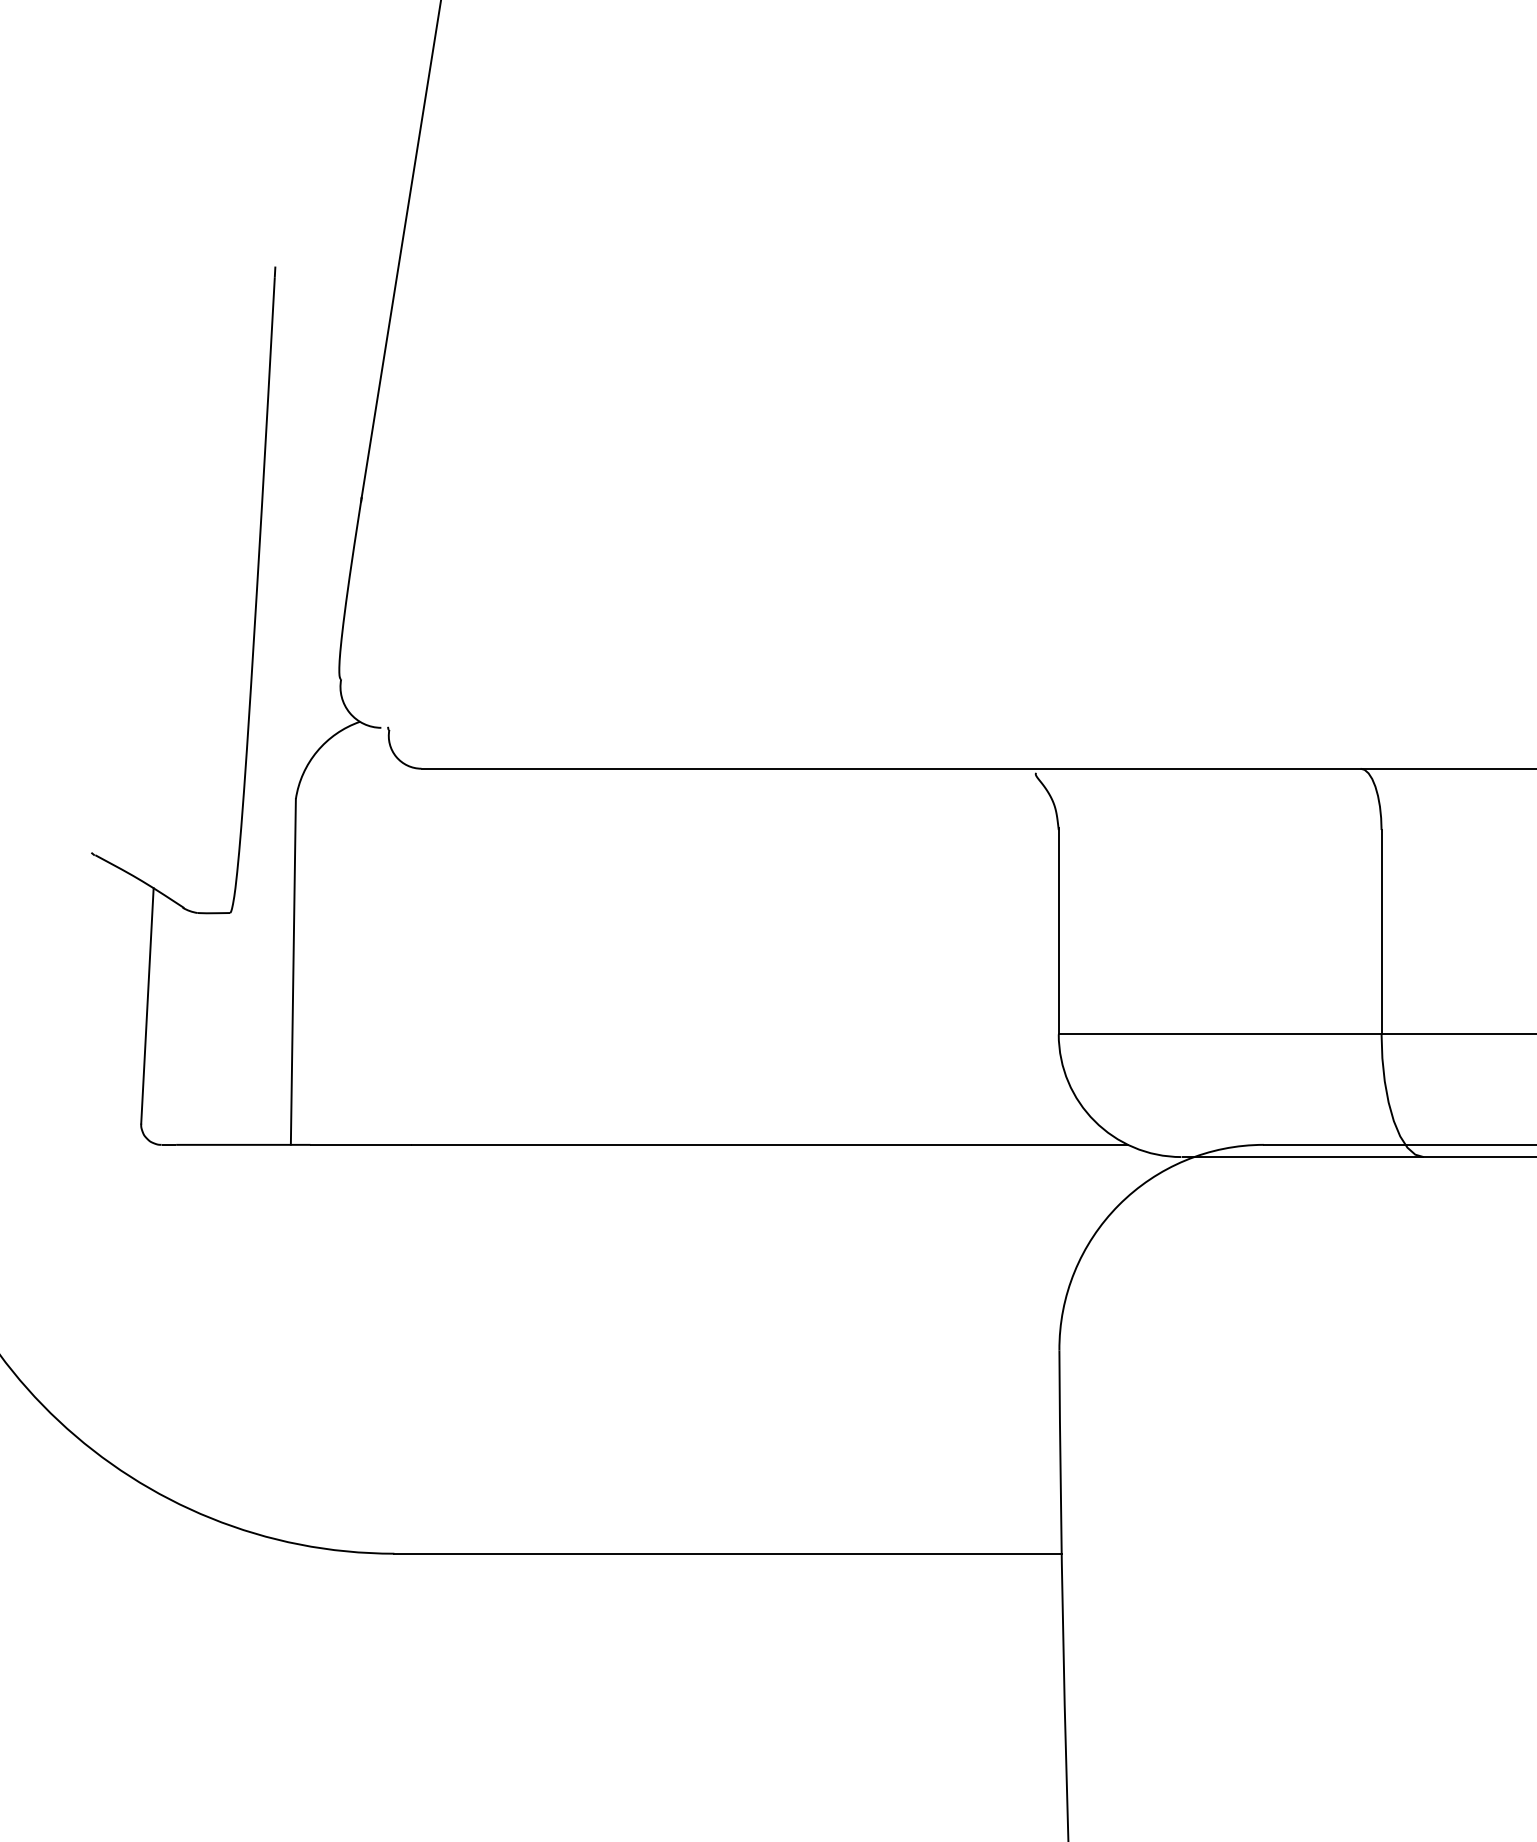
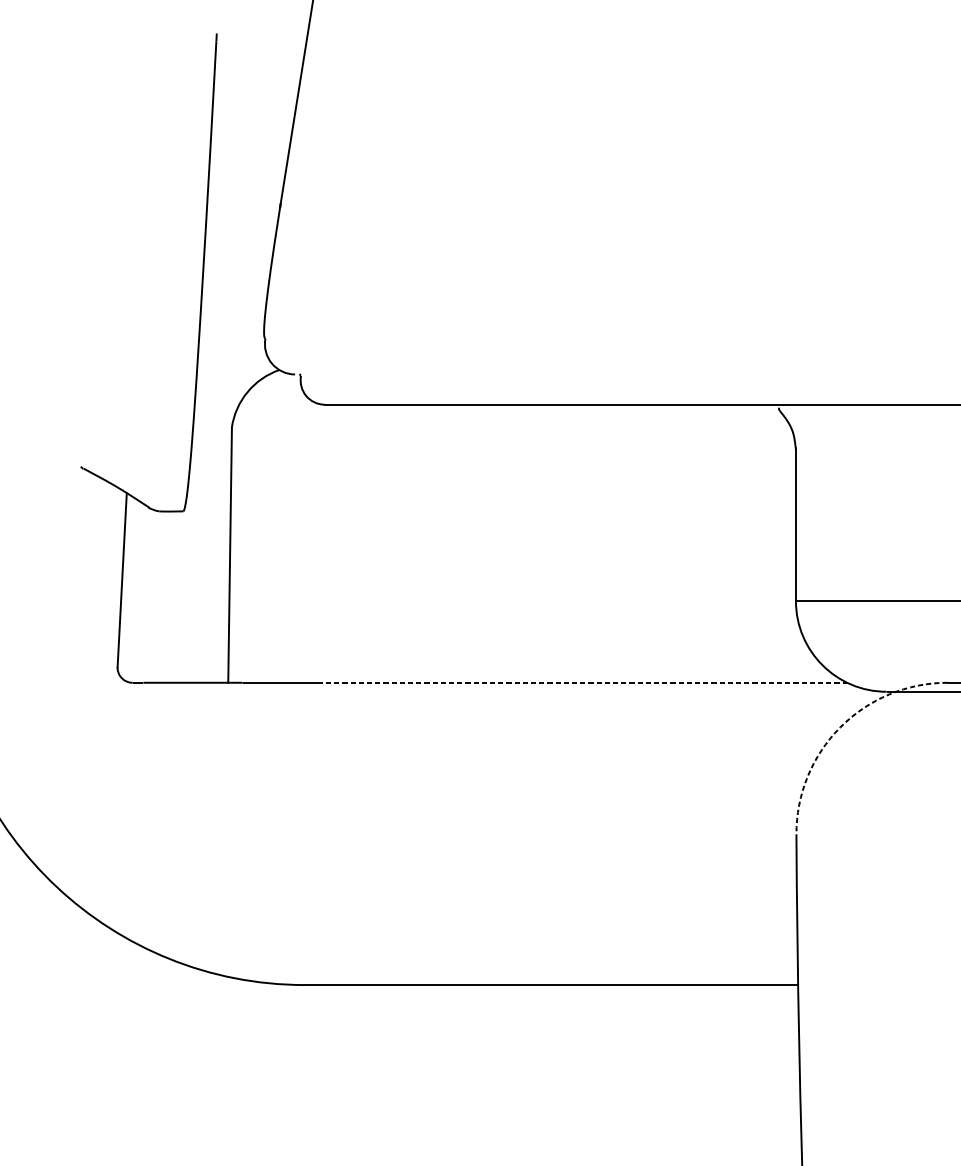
line: (770, 1144) -> (582, 682), solid -> dashed
arc: (1118, 1205) -> (840, 727), solid -> dashed

